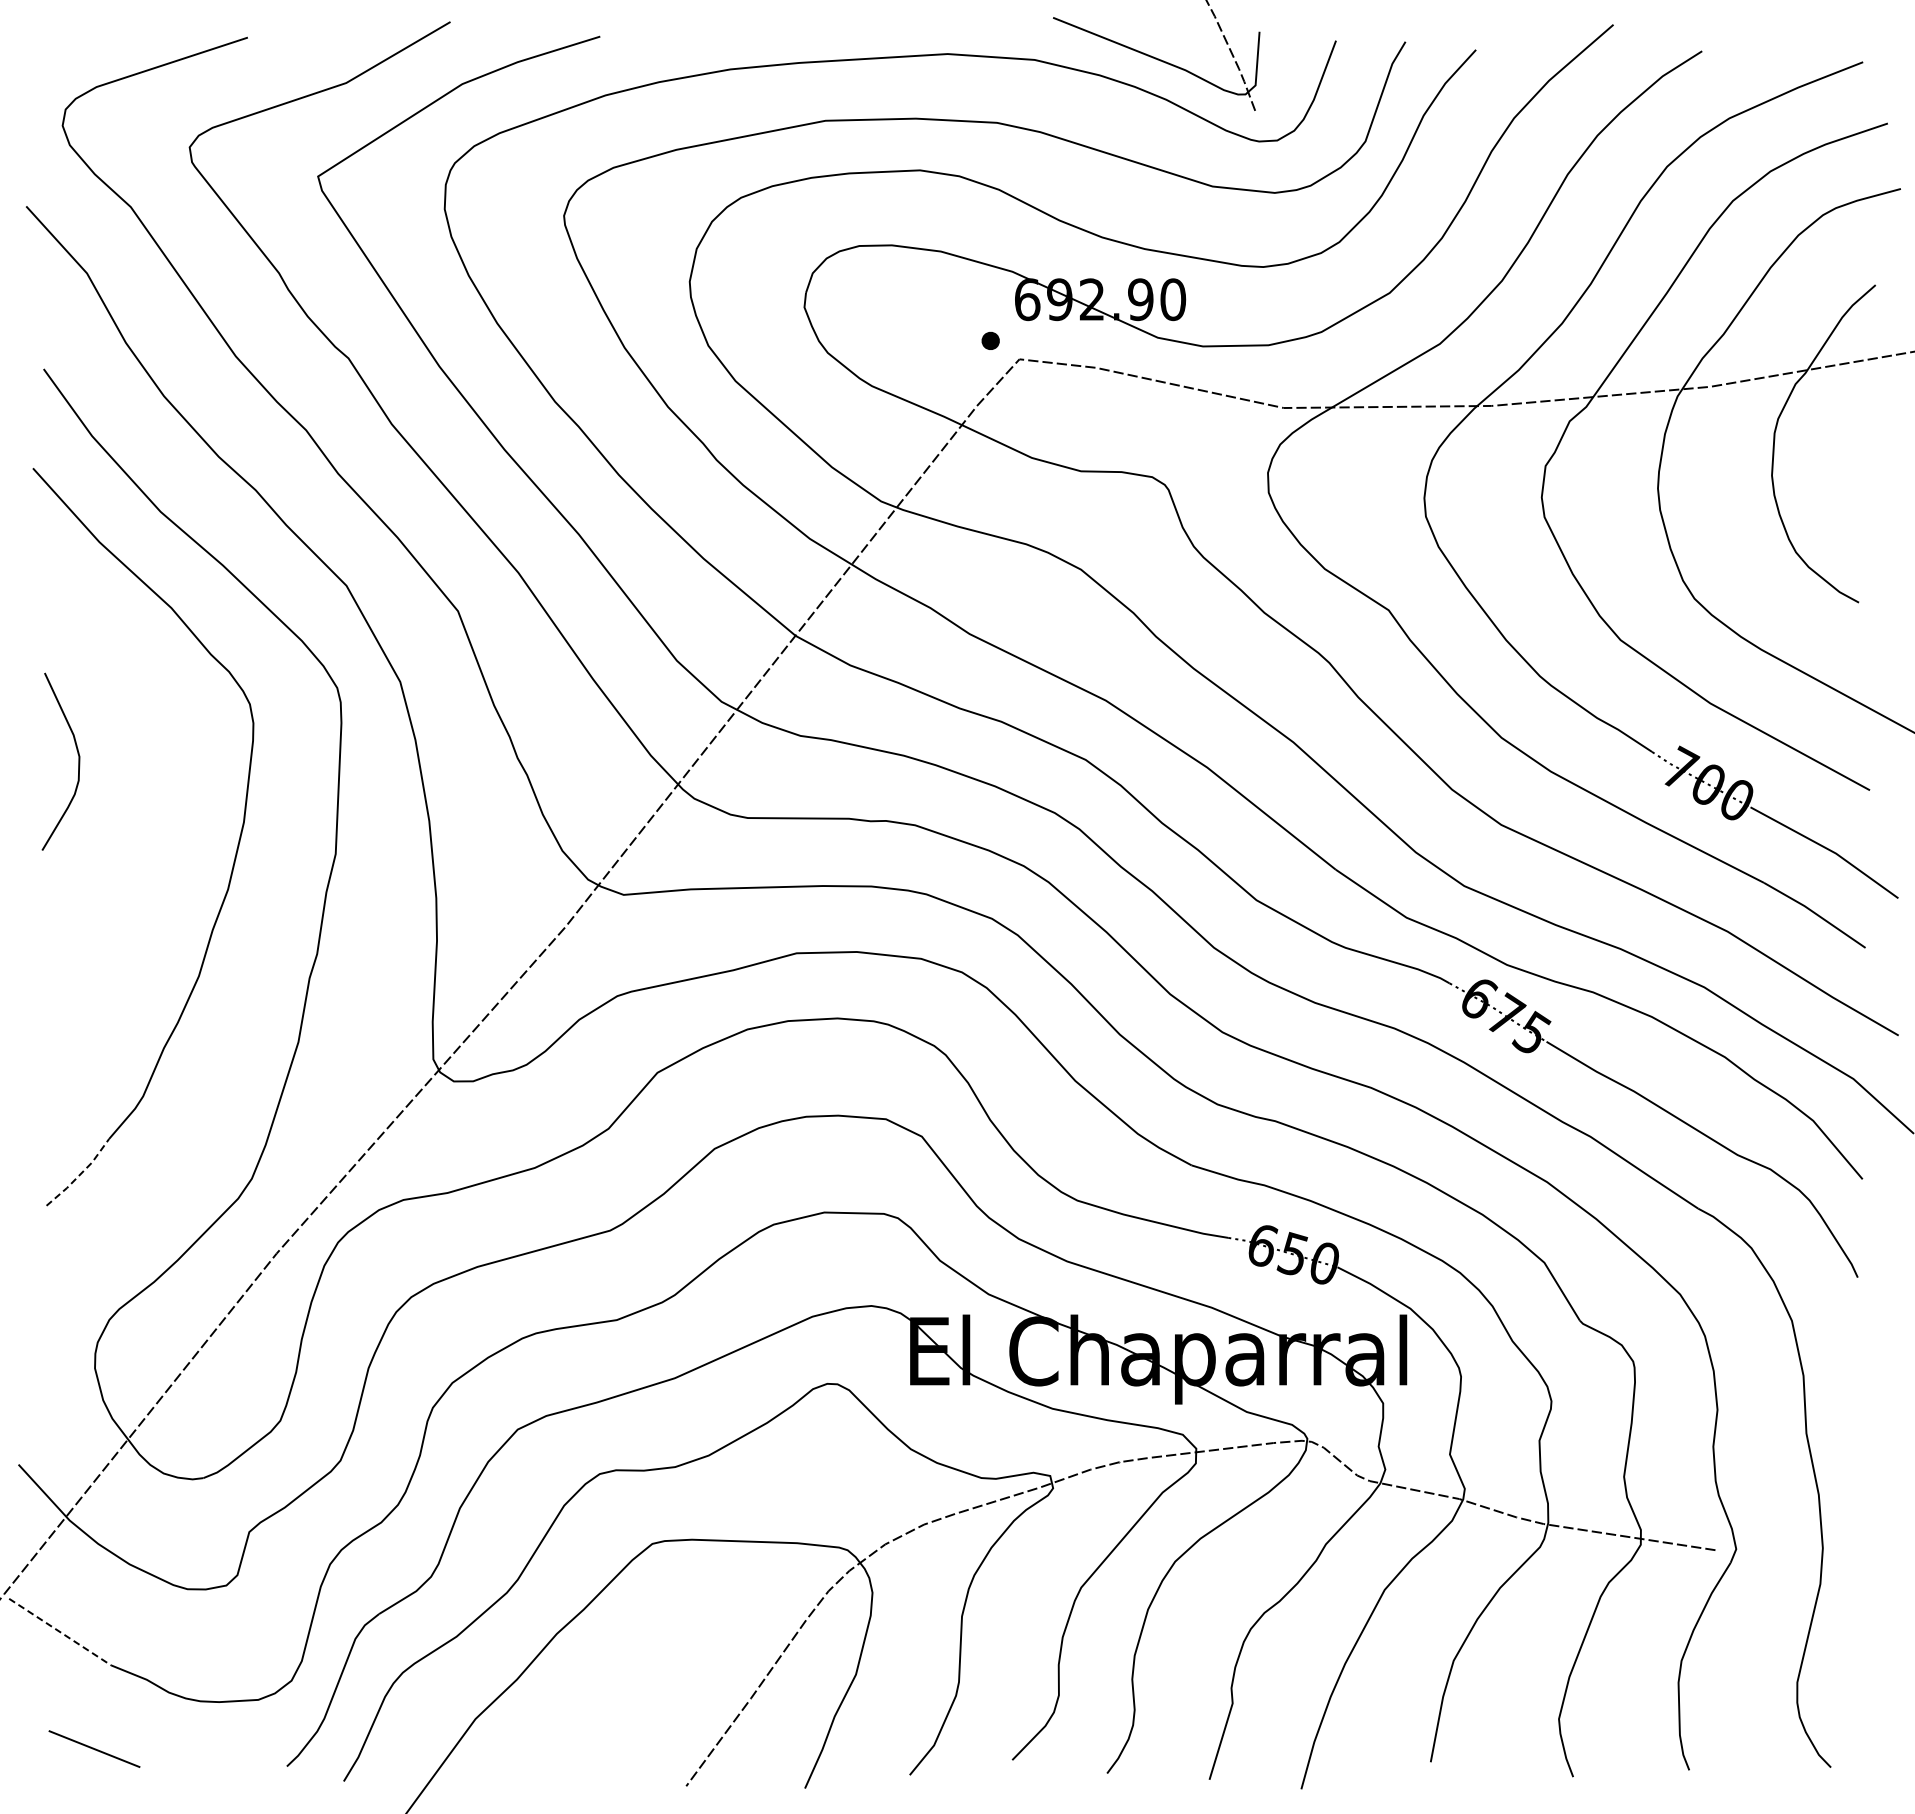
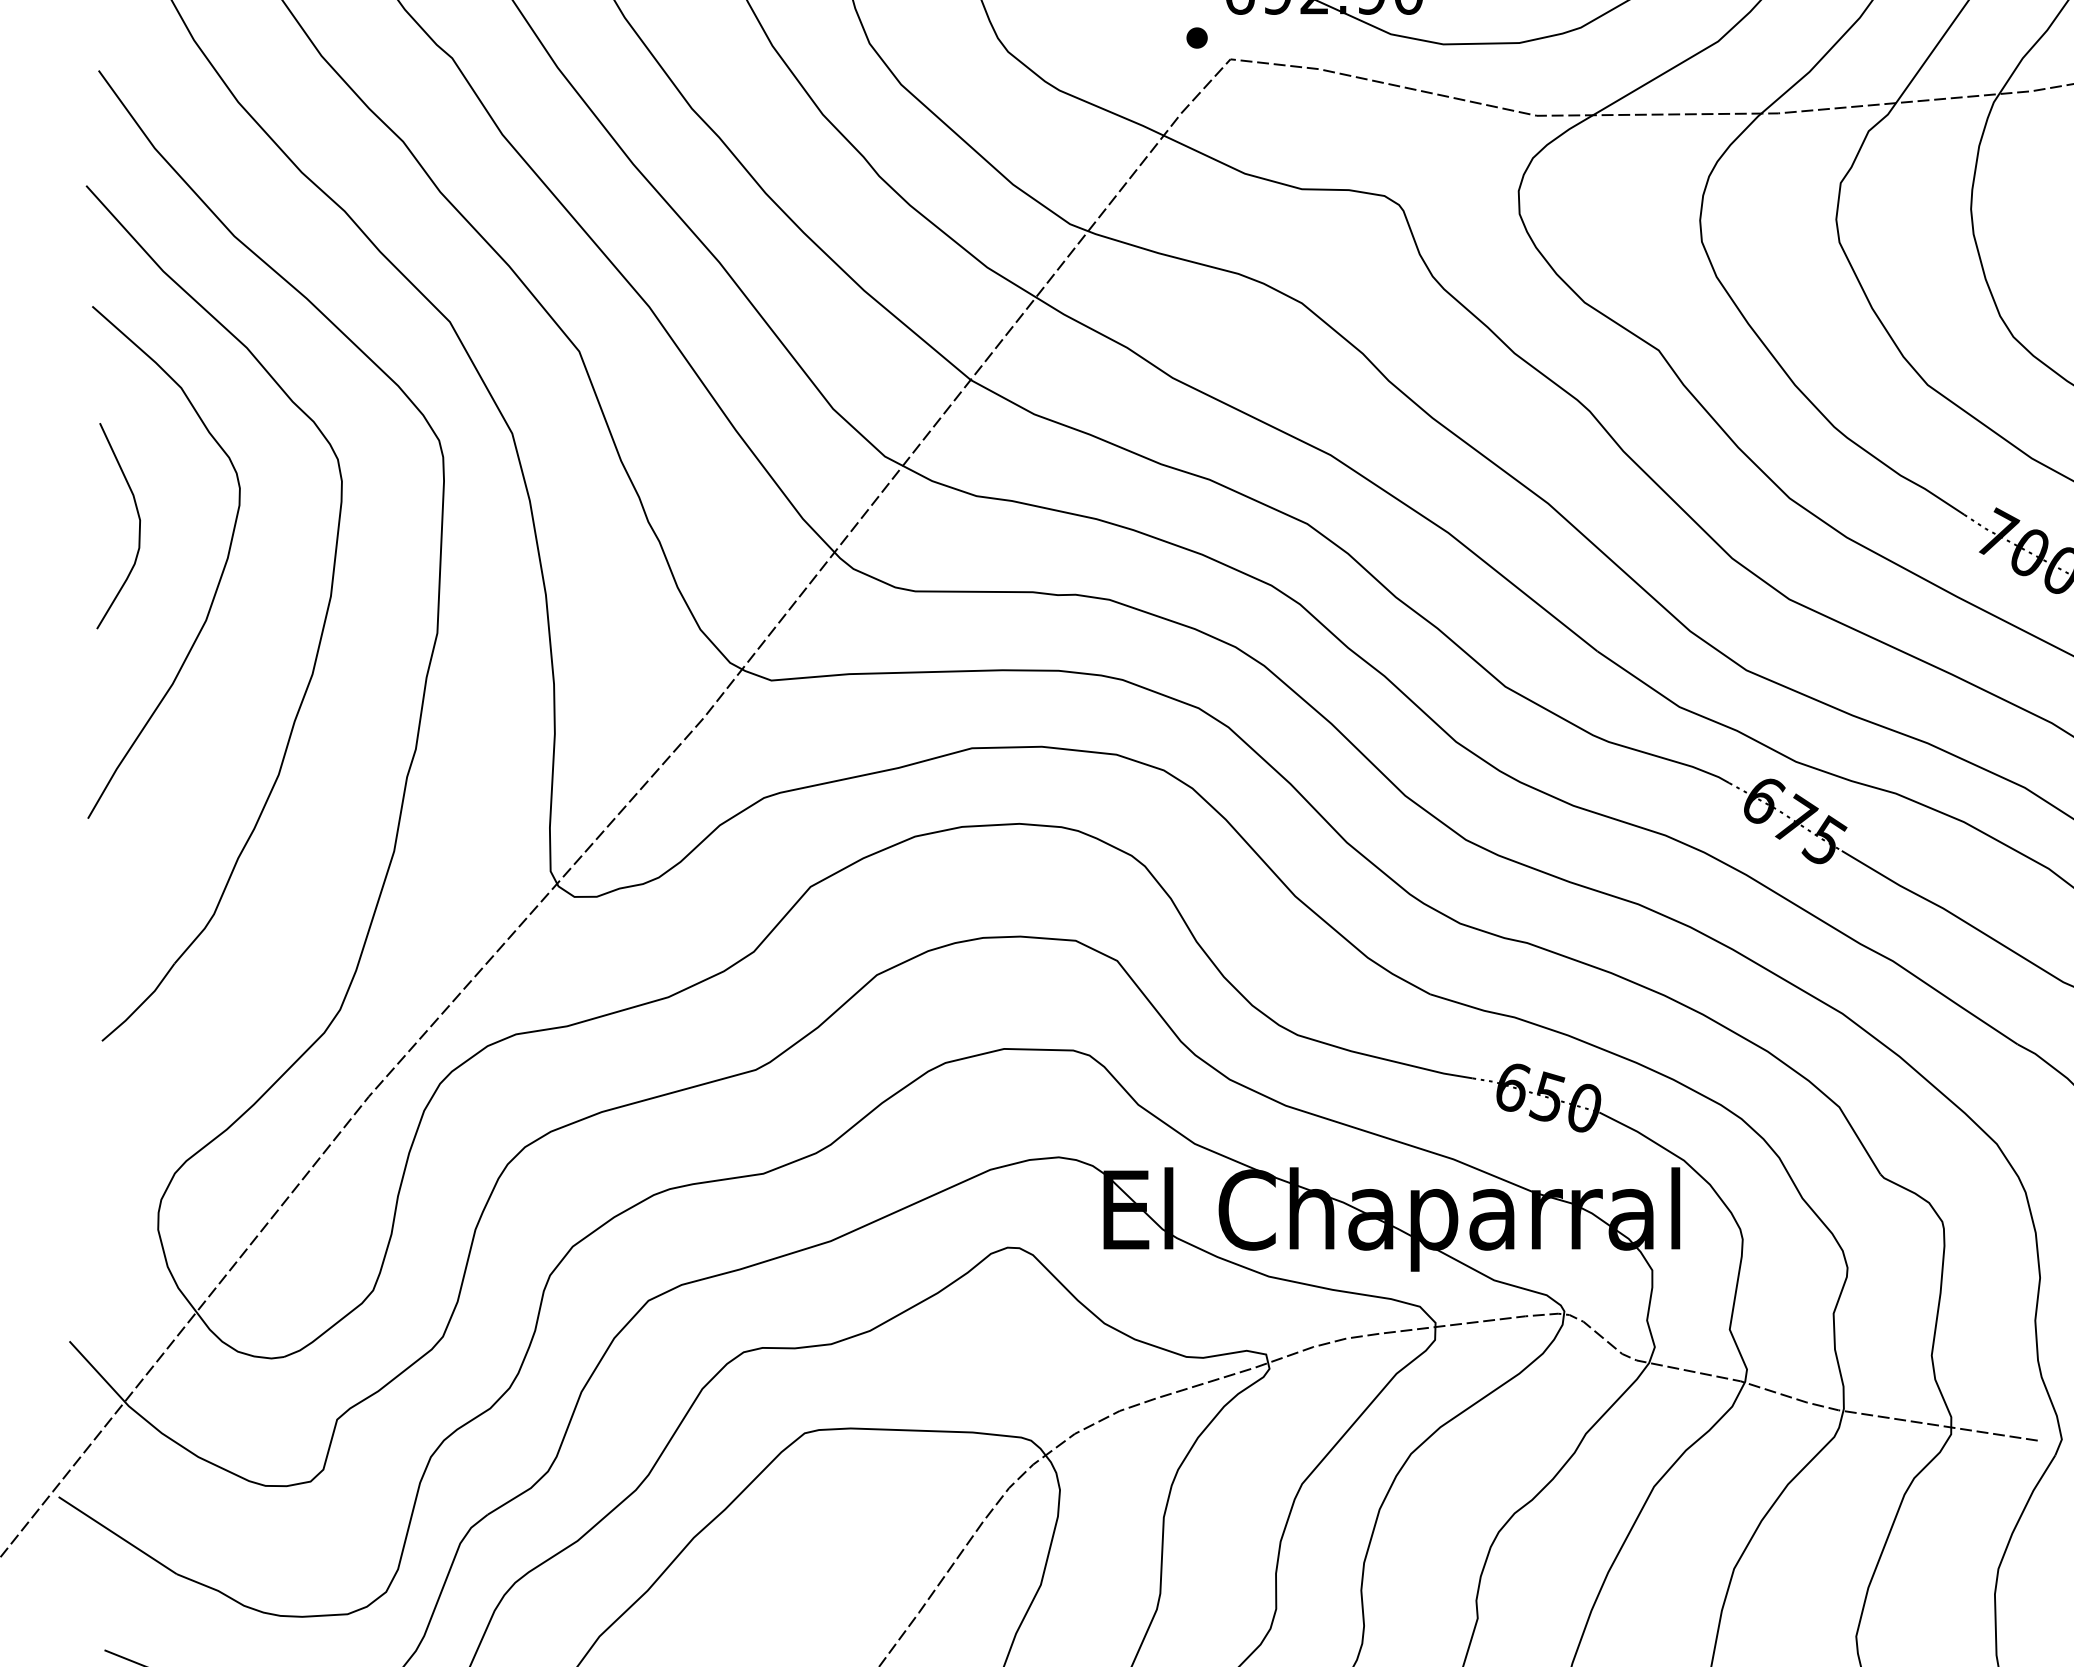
curve: (146, 810) -> (217, 582), added
line: (80, 1173) -> (141, 1003), dashed -> solid
line: (60, 1632) -> (118, 1536), dashed -> solid

